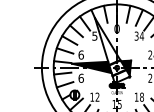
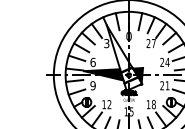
text: (94, 36) -> (106, 43), 5 -> 3
text: (139, 36) -> (151, 43), 34 -> 27
text: (80, 78) -> (92, 85), 6 -> 9

